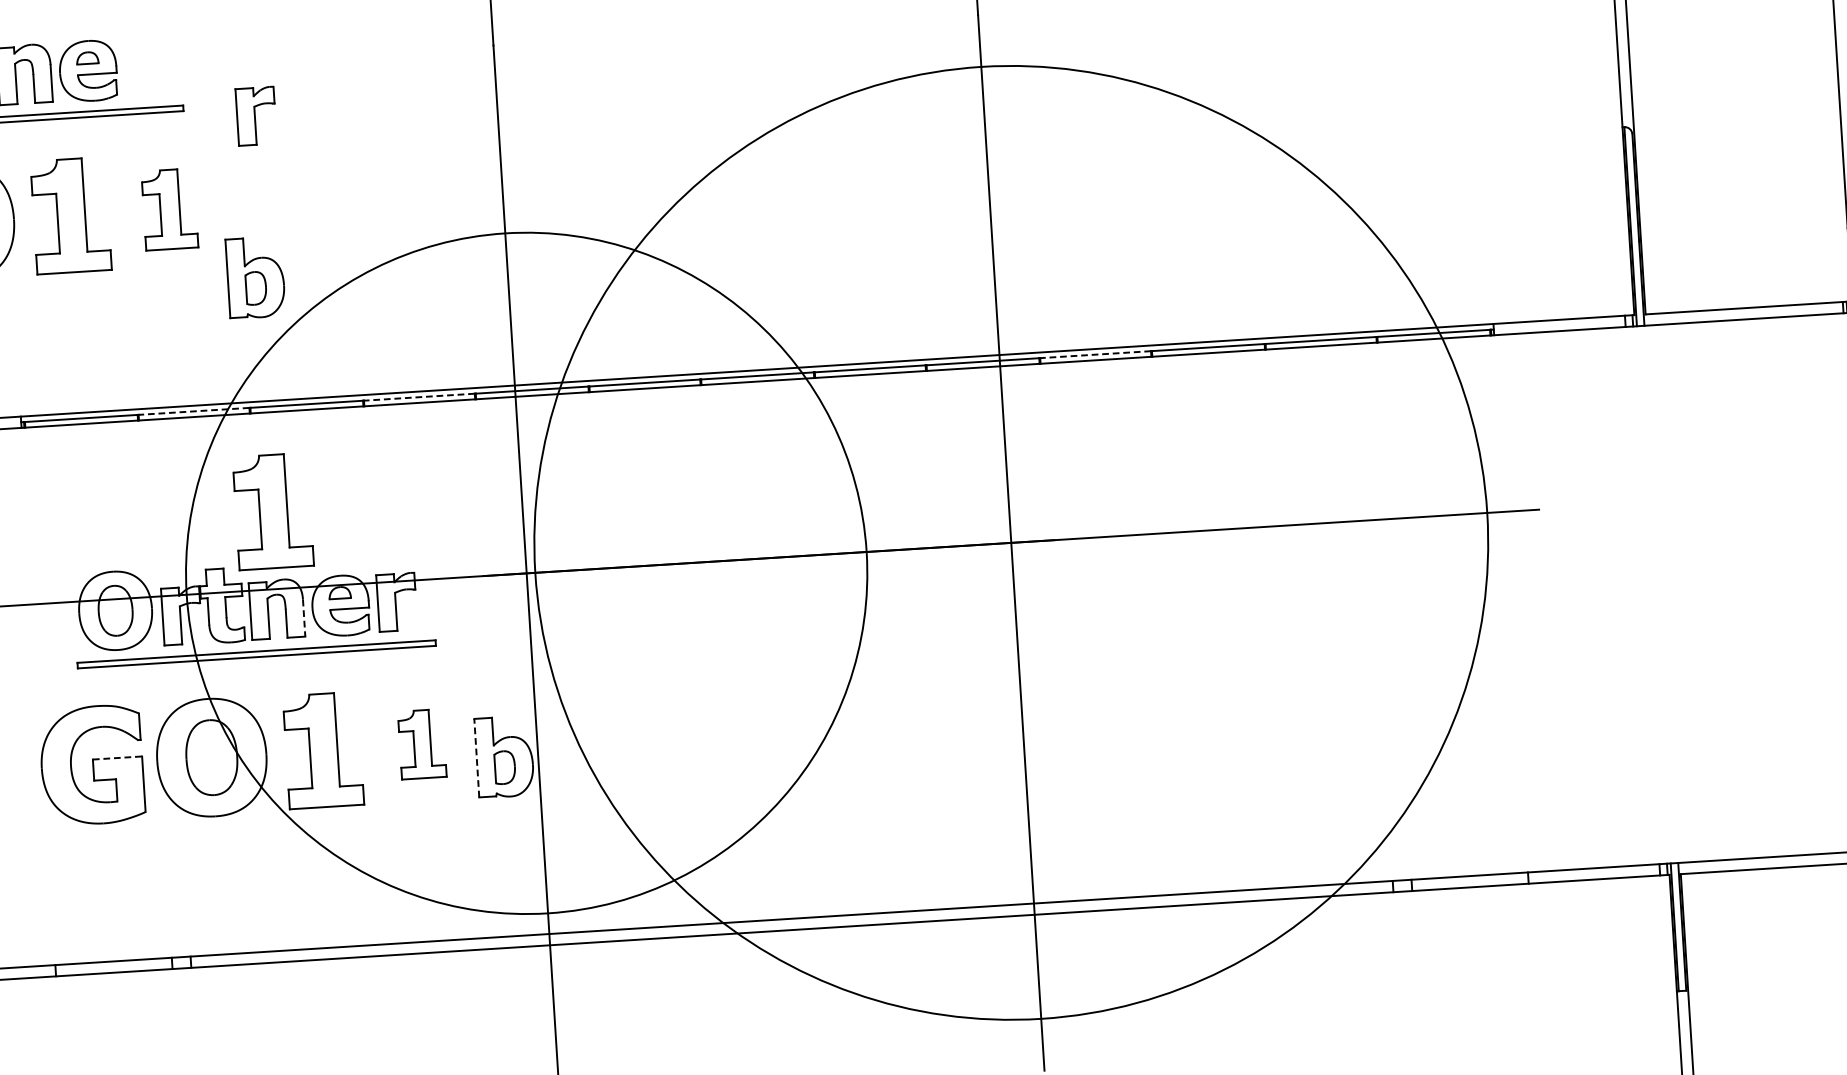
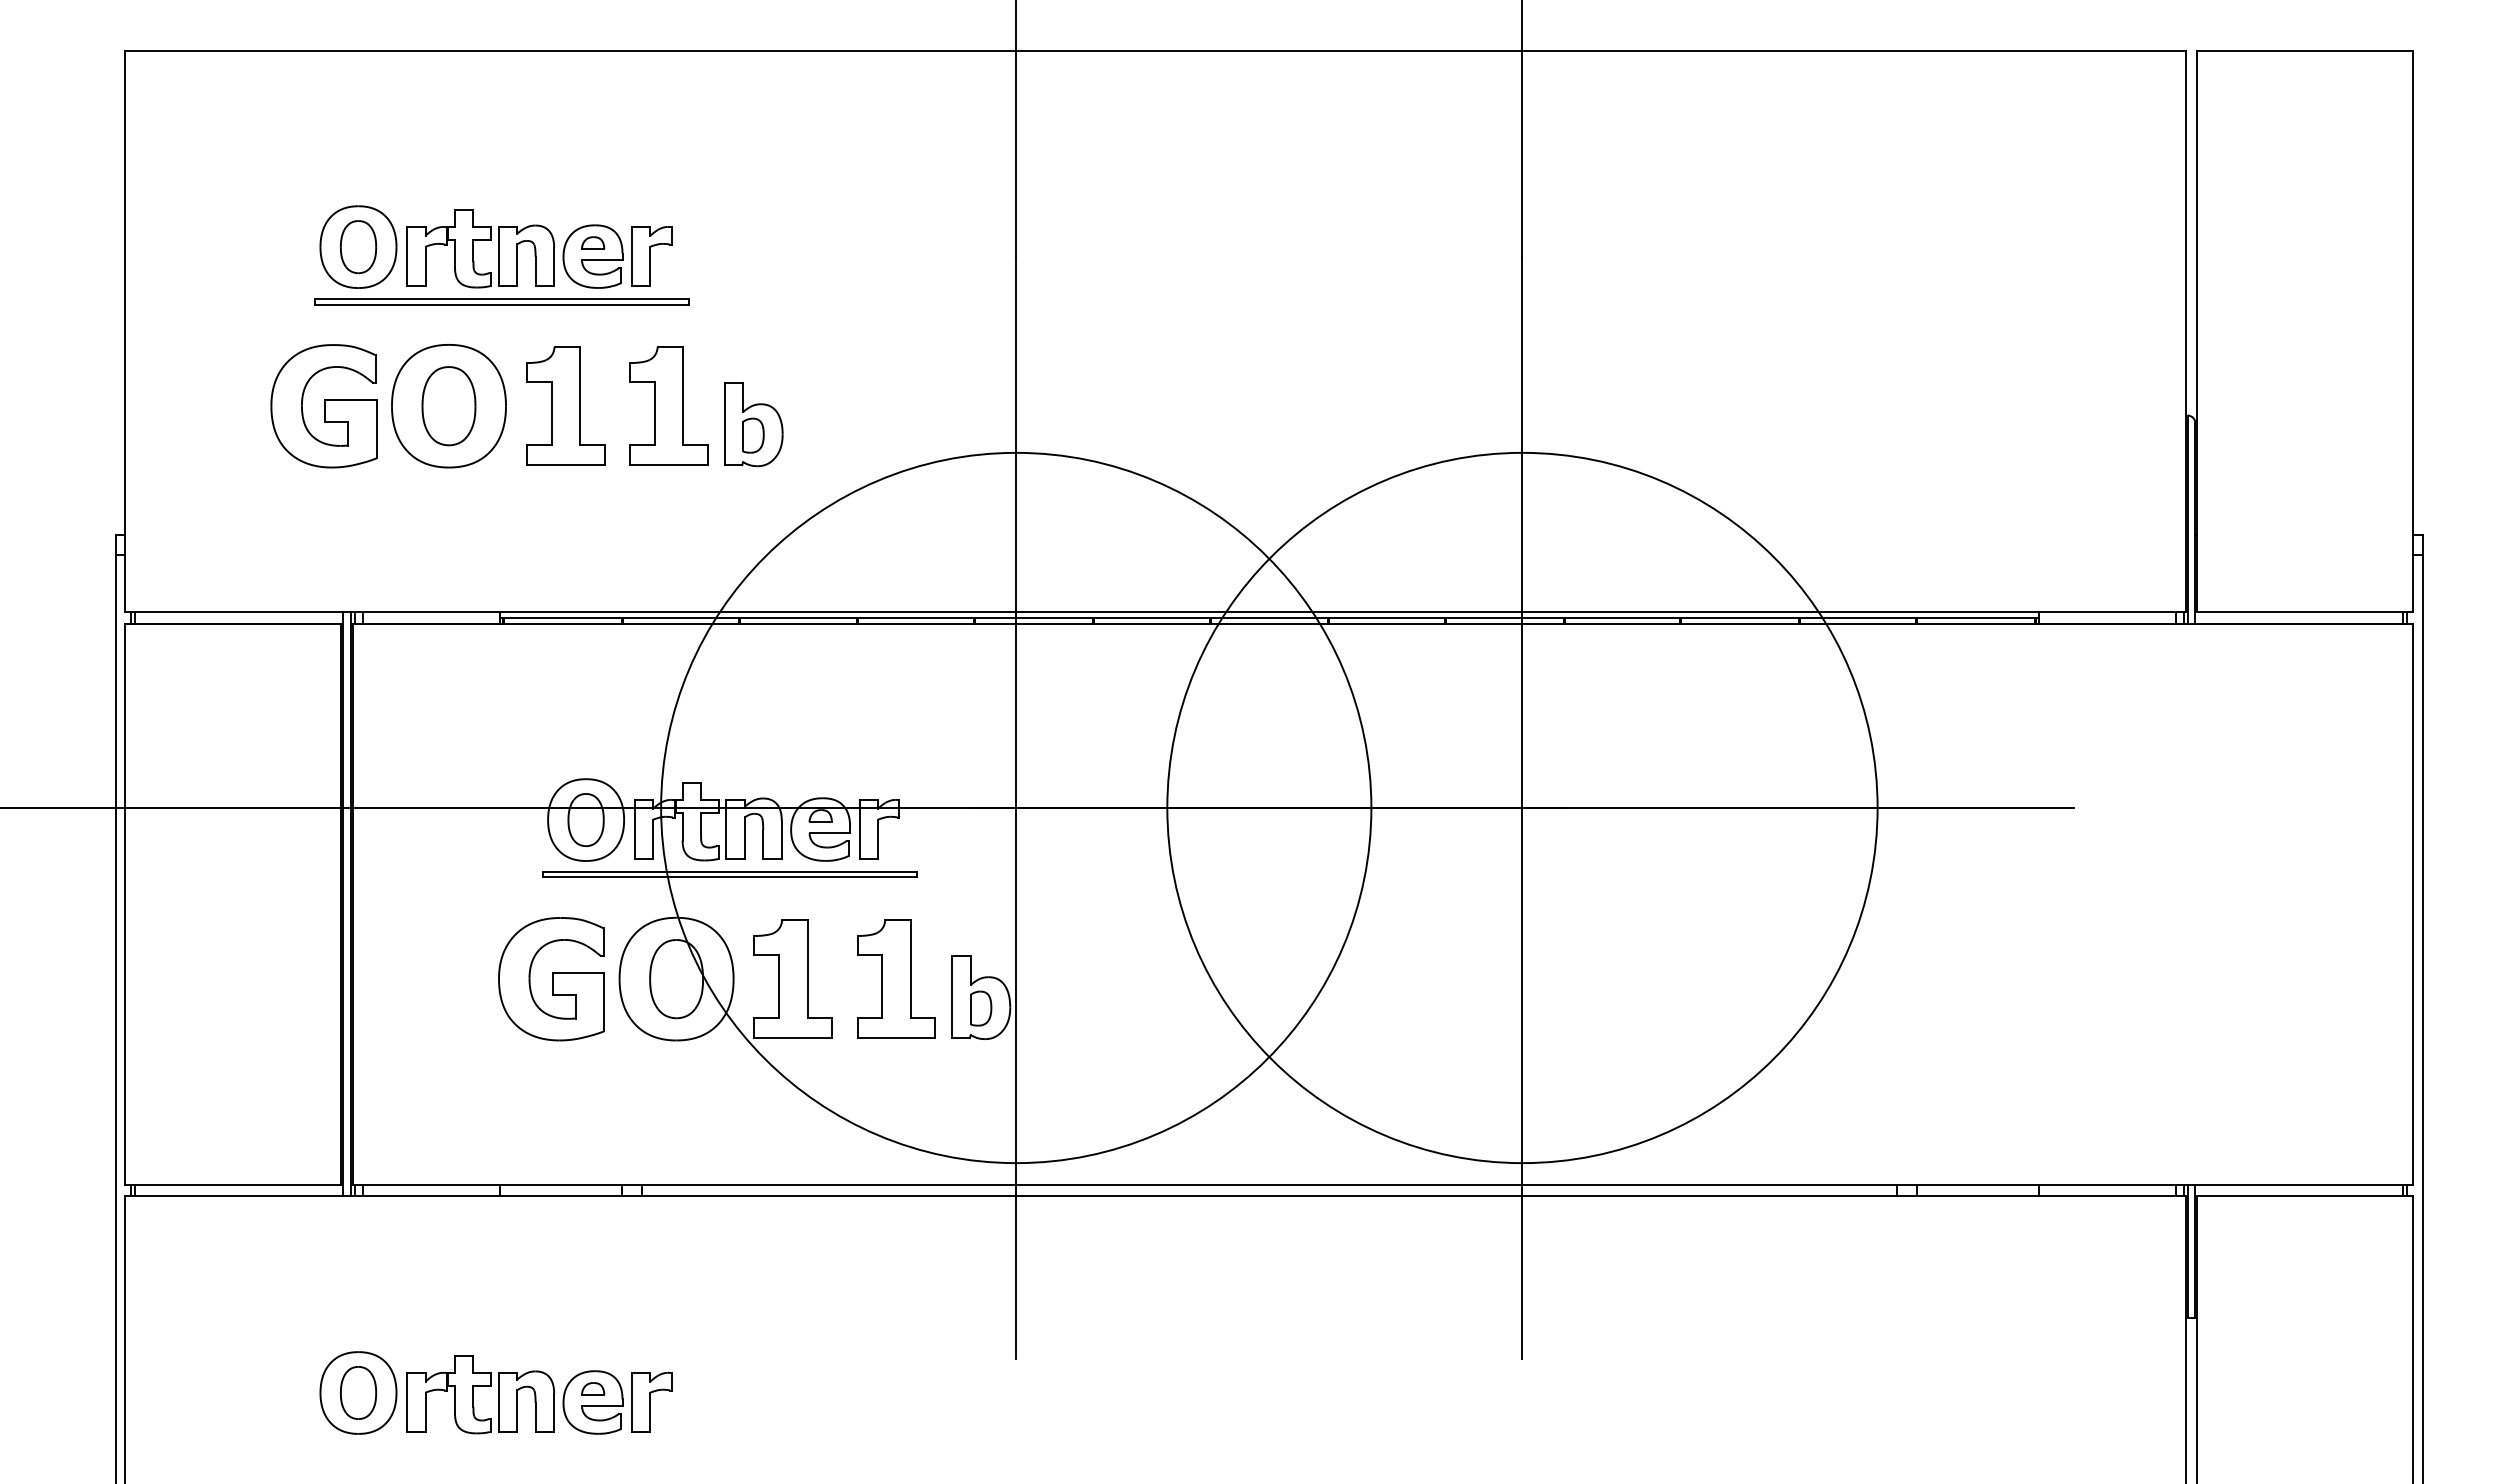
part: (255, 116) -> (651, 256), moved
part: (169, 209) -> (668, 405), size x1.43
part: (255, 277) -> (753, 424), moved
line: (1095, 354) -> (1622, 617), dashed -> solid
line: (419, 397) -> (916, 617), dashed -> solid
line: (193, 411) -> (680, 617), dashed -> solid
part: (273, 511) -> (756, 726), removed
circle: (1011, 542) -> (1522, 807), size x0.71
line: (303, 618) -> (781, 840), dashed -> solid
part: (422, 743) -> (896, 978), size x1.67
line: (117, 758) -> (578, 973), dashed -> solid
line: (477, 758) -> (952, 997), dashed -> solid

